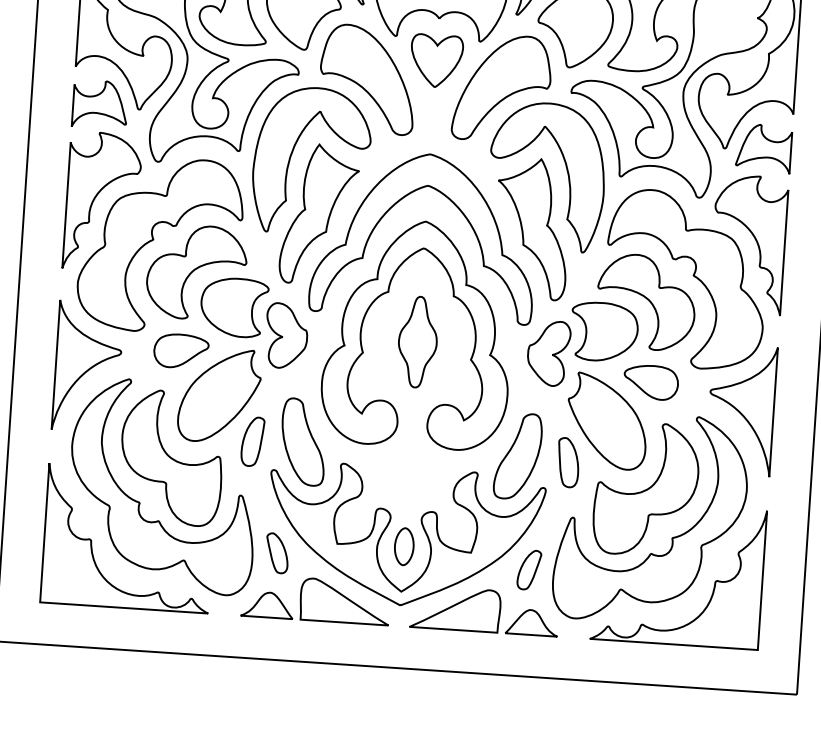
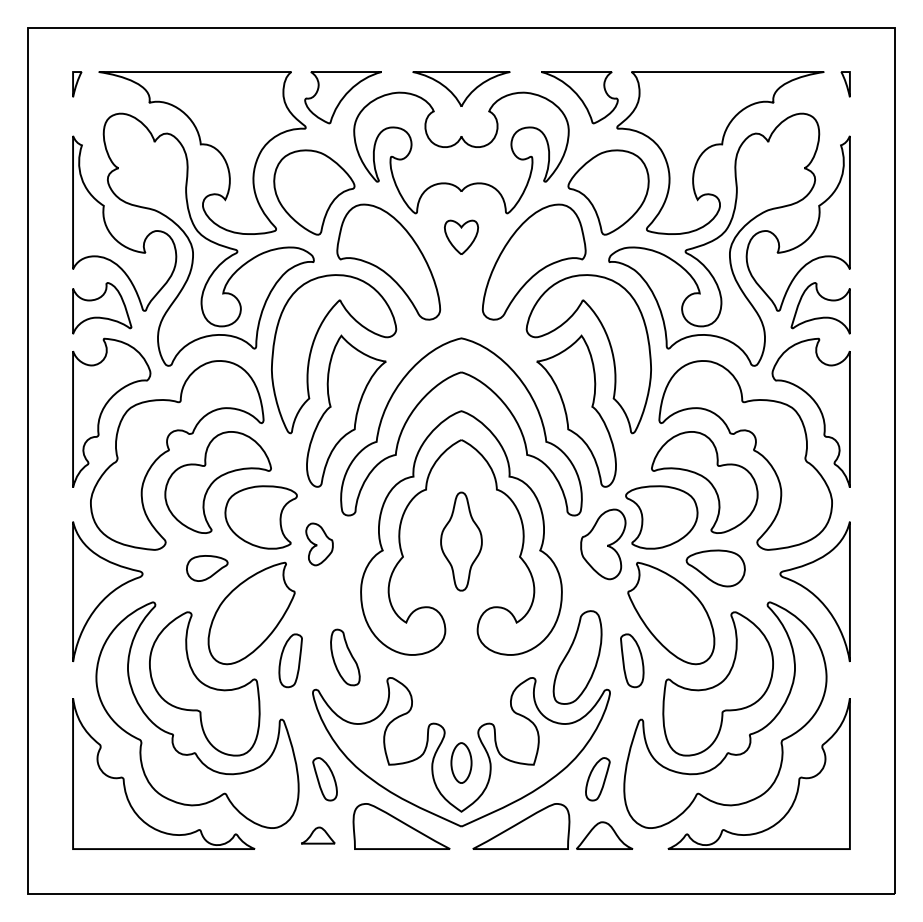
part: (436, 61) -> (461, 237), size x0.6
part: (286, 336) -> (319, 544), size x0.6
part: (181, 351) -> (207, 568), size x0.7
part: (303, 442) -> (345, 657), size x0.6
part: (266, 604) -> (317, 835), size x0.6

